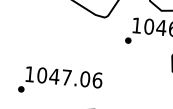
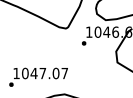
text: (97, 80) -> (64, 73), 1047.06 -> 1047.07

